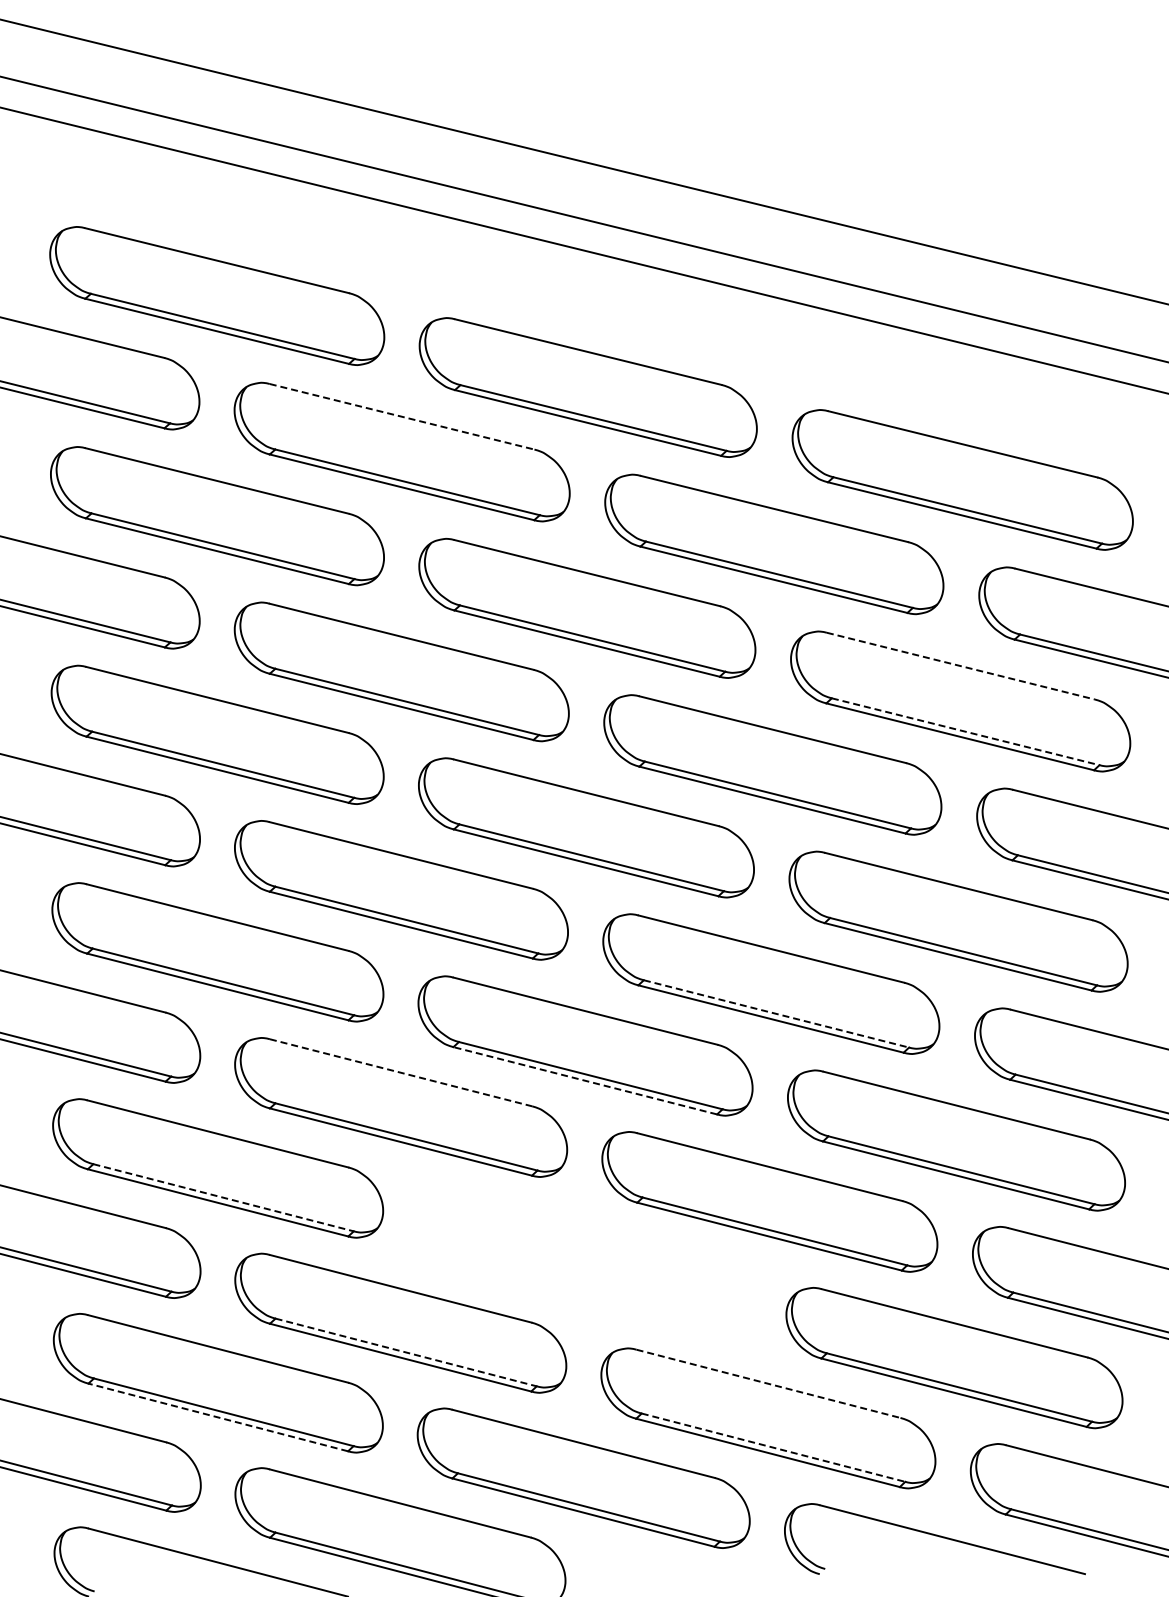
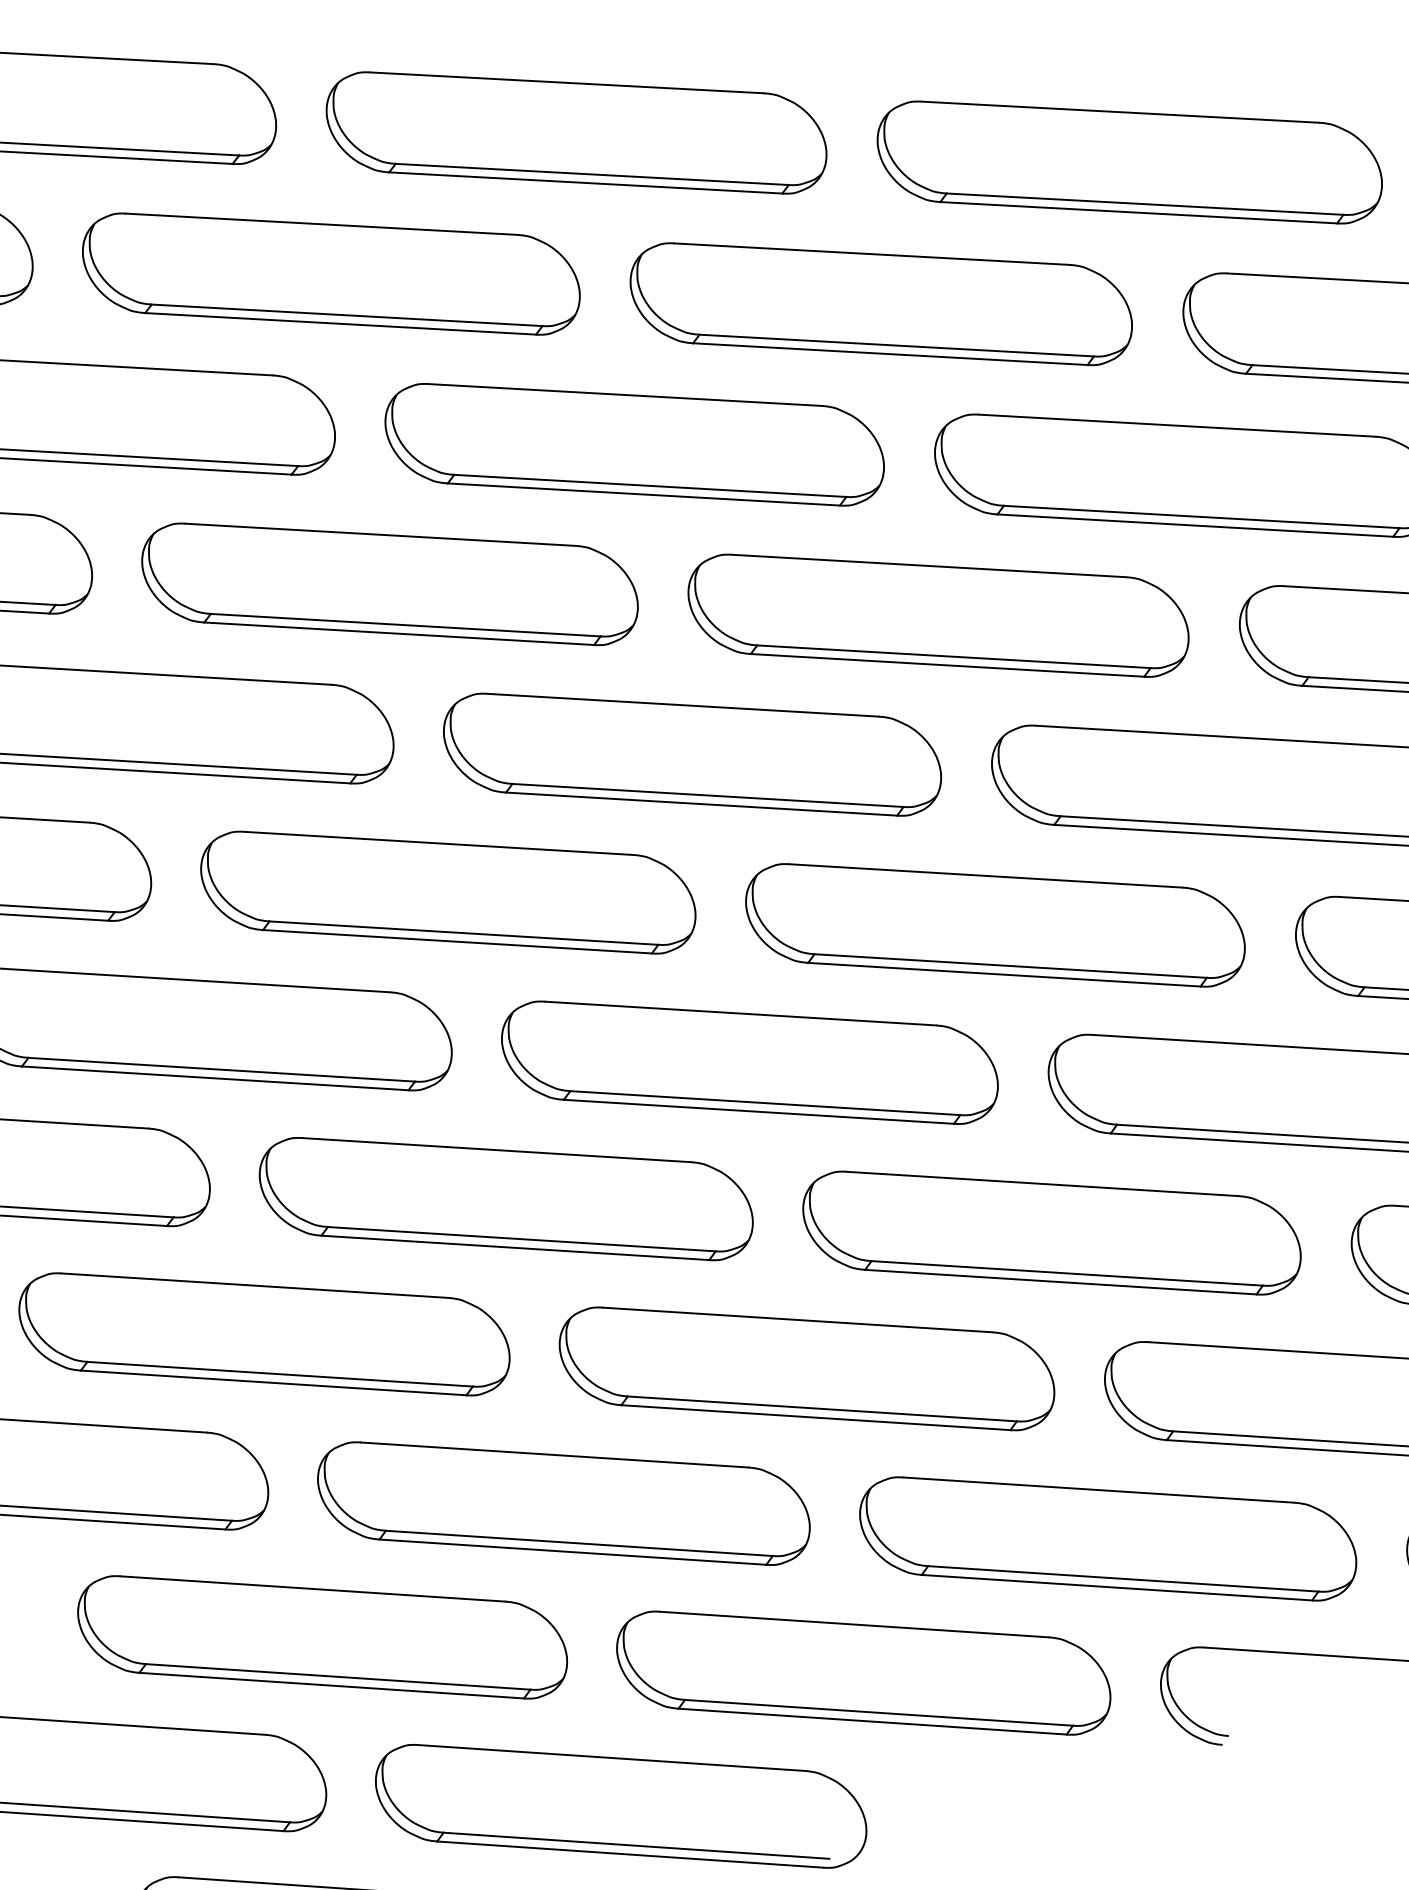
line: (402, 416) -> (322, 223), dashed -> solid
line: (961, 666) -> (1178, 426), dashed -> solid
line: (965, 731) -> (1201, 516), dashed -> solid
line: (776, 1013) -> (1010, 965), dashed -> solid
line: (401, 1072) -> (497, 1149), dashed -> solid
line: (584, 1080) -> (757, 1111), dashed -> solid
line: (224, 1197) -> (281, 1373), dashed -> solid
part: (584, 1262) -> (806, 1368), added
line: (406, 1352) -> (579, 1543), dashed -> solid
line: (769, 1383) -> (1100, 1489), dashed -> solid
line: (217, 1417) -> (330, 1685), dashed -> solid
line: (774, 1447) -> (1124, 1578), dashed -> solid

